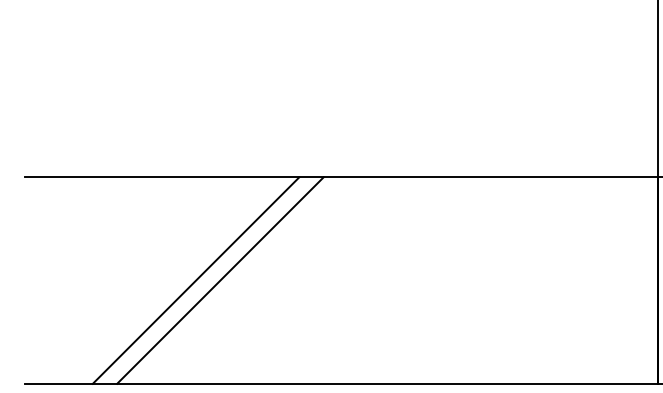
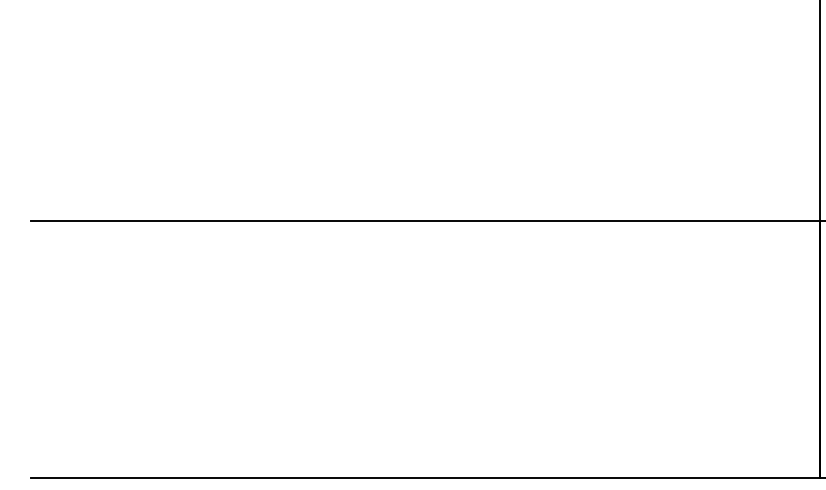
line: (195, 280) -> (243, 349), removed
line: (220, 280) -> (274, 349), removed

